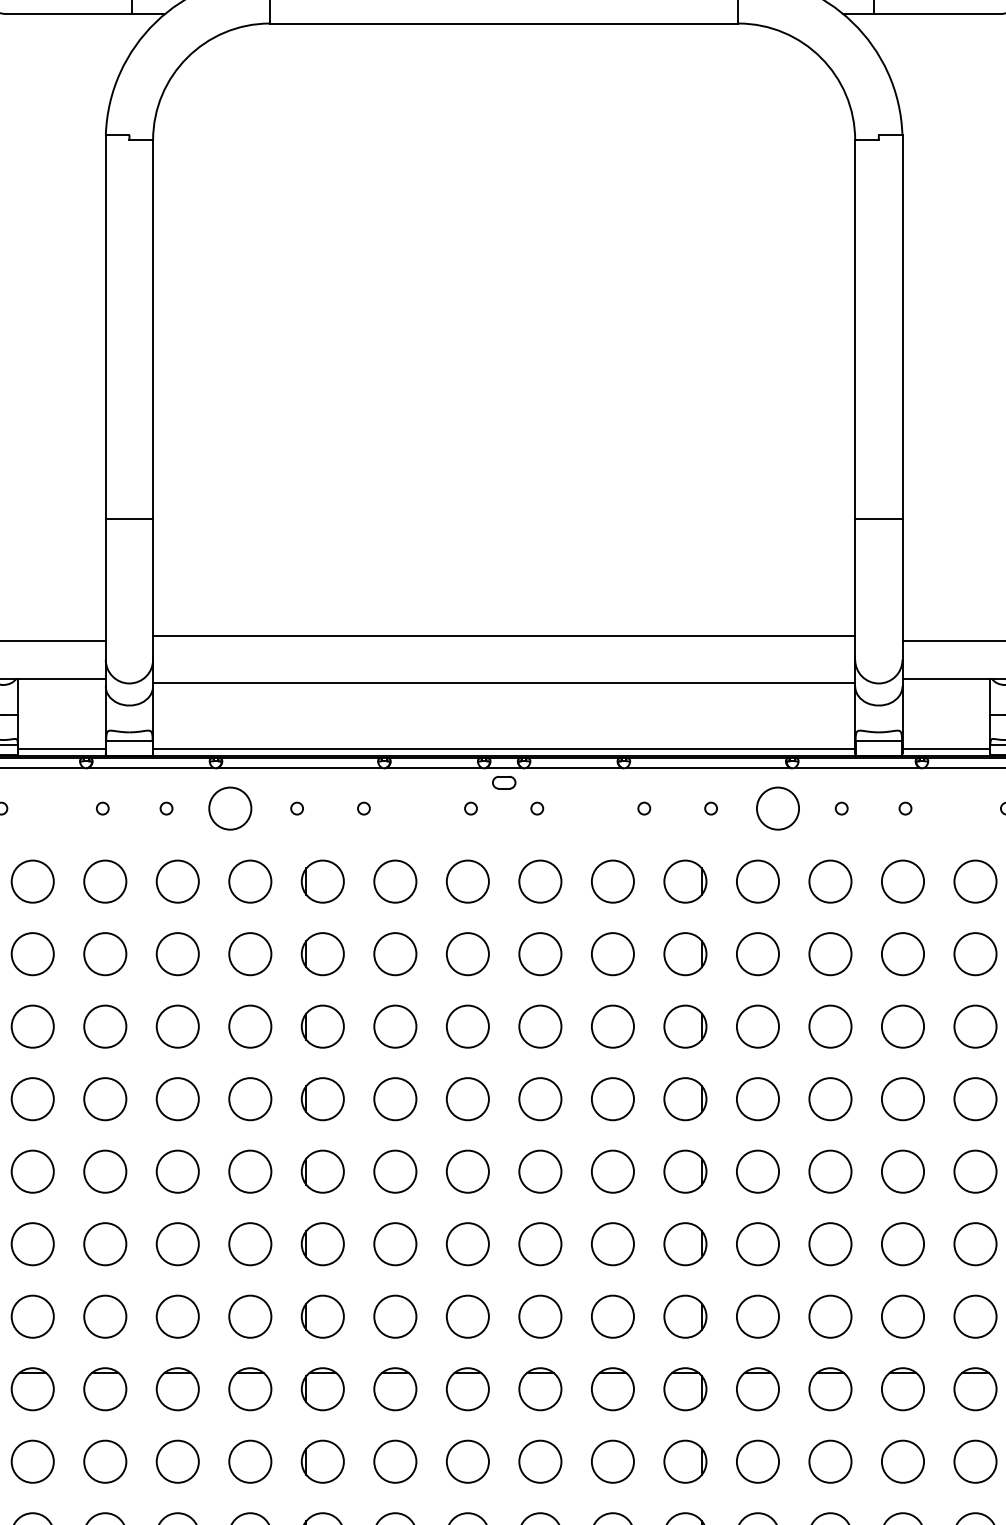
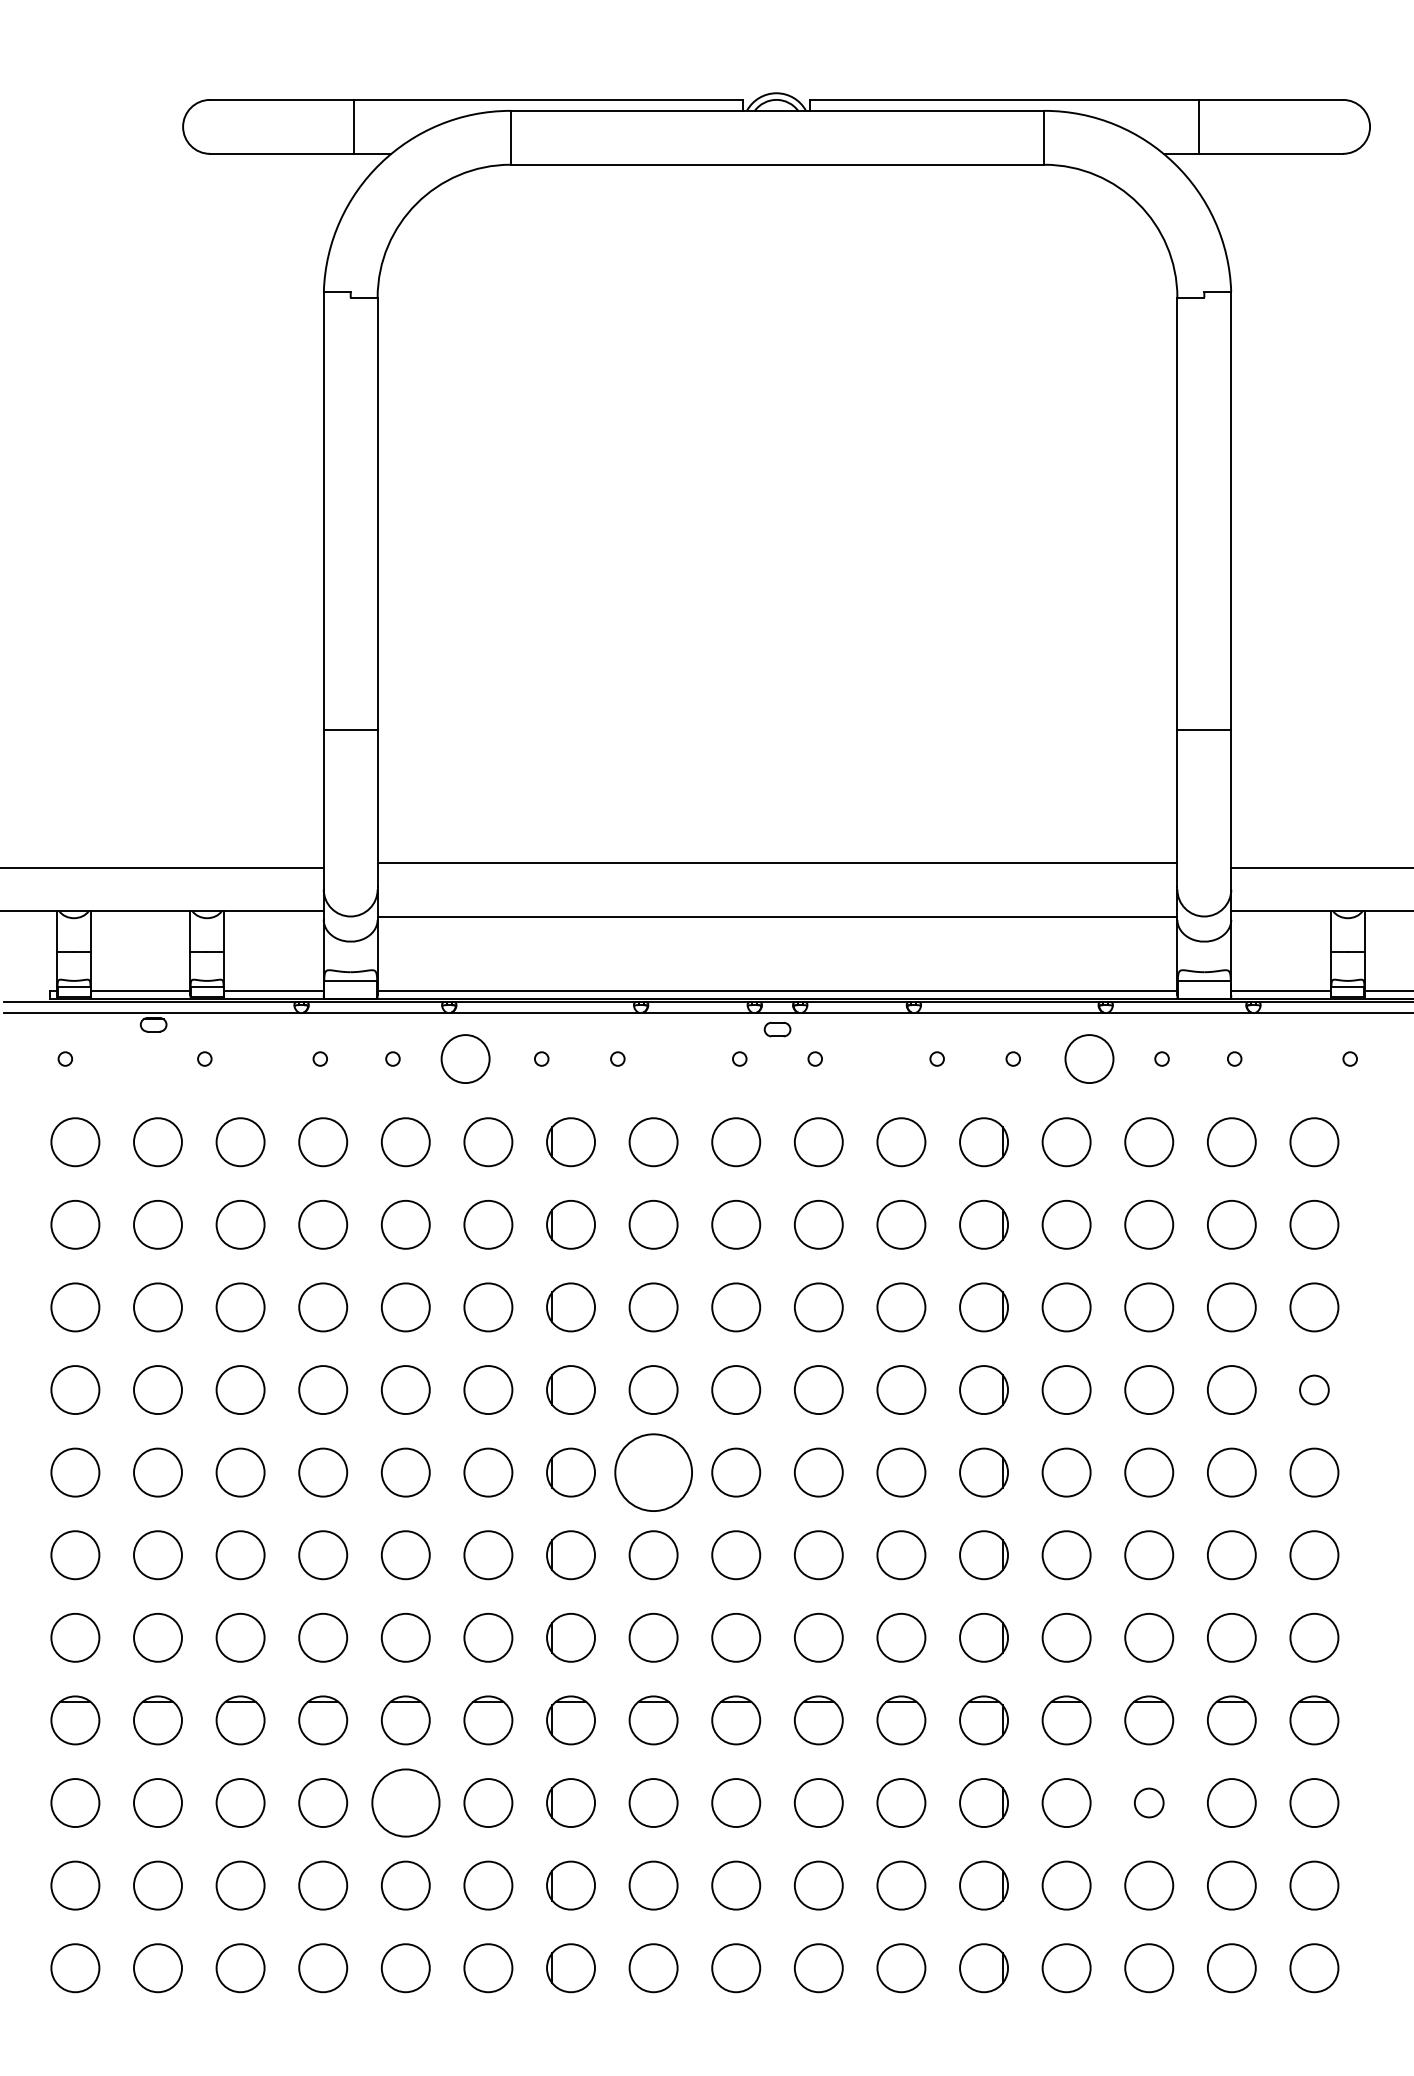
circle: (975, 1099) -> (1314, 1390), size x0.6
circle: (395, 1171) -> (653, 1472), size x1.6
circle: (177, 1461) -> (405, 1802), size x1.4
circle: (830, 1462) -> (1149, 1803), size x0.6

